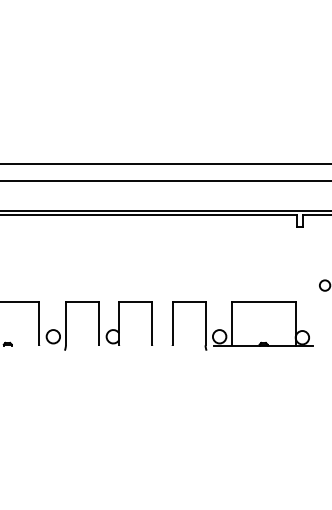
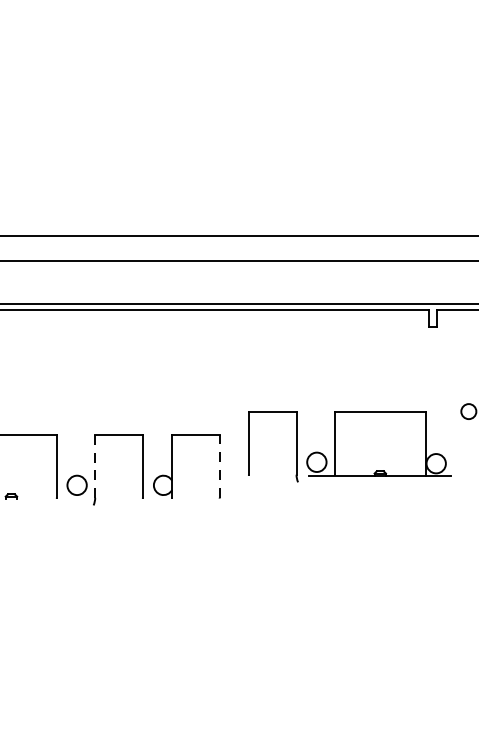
line: (65, 323) -> (94, 466), solid -> dashed
line: (152, 323) -> (220, 466), solid -> dashed
part: (242, 325) -> (349, 446), moved

